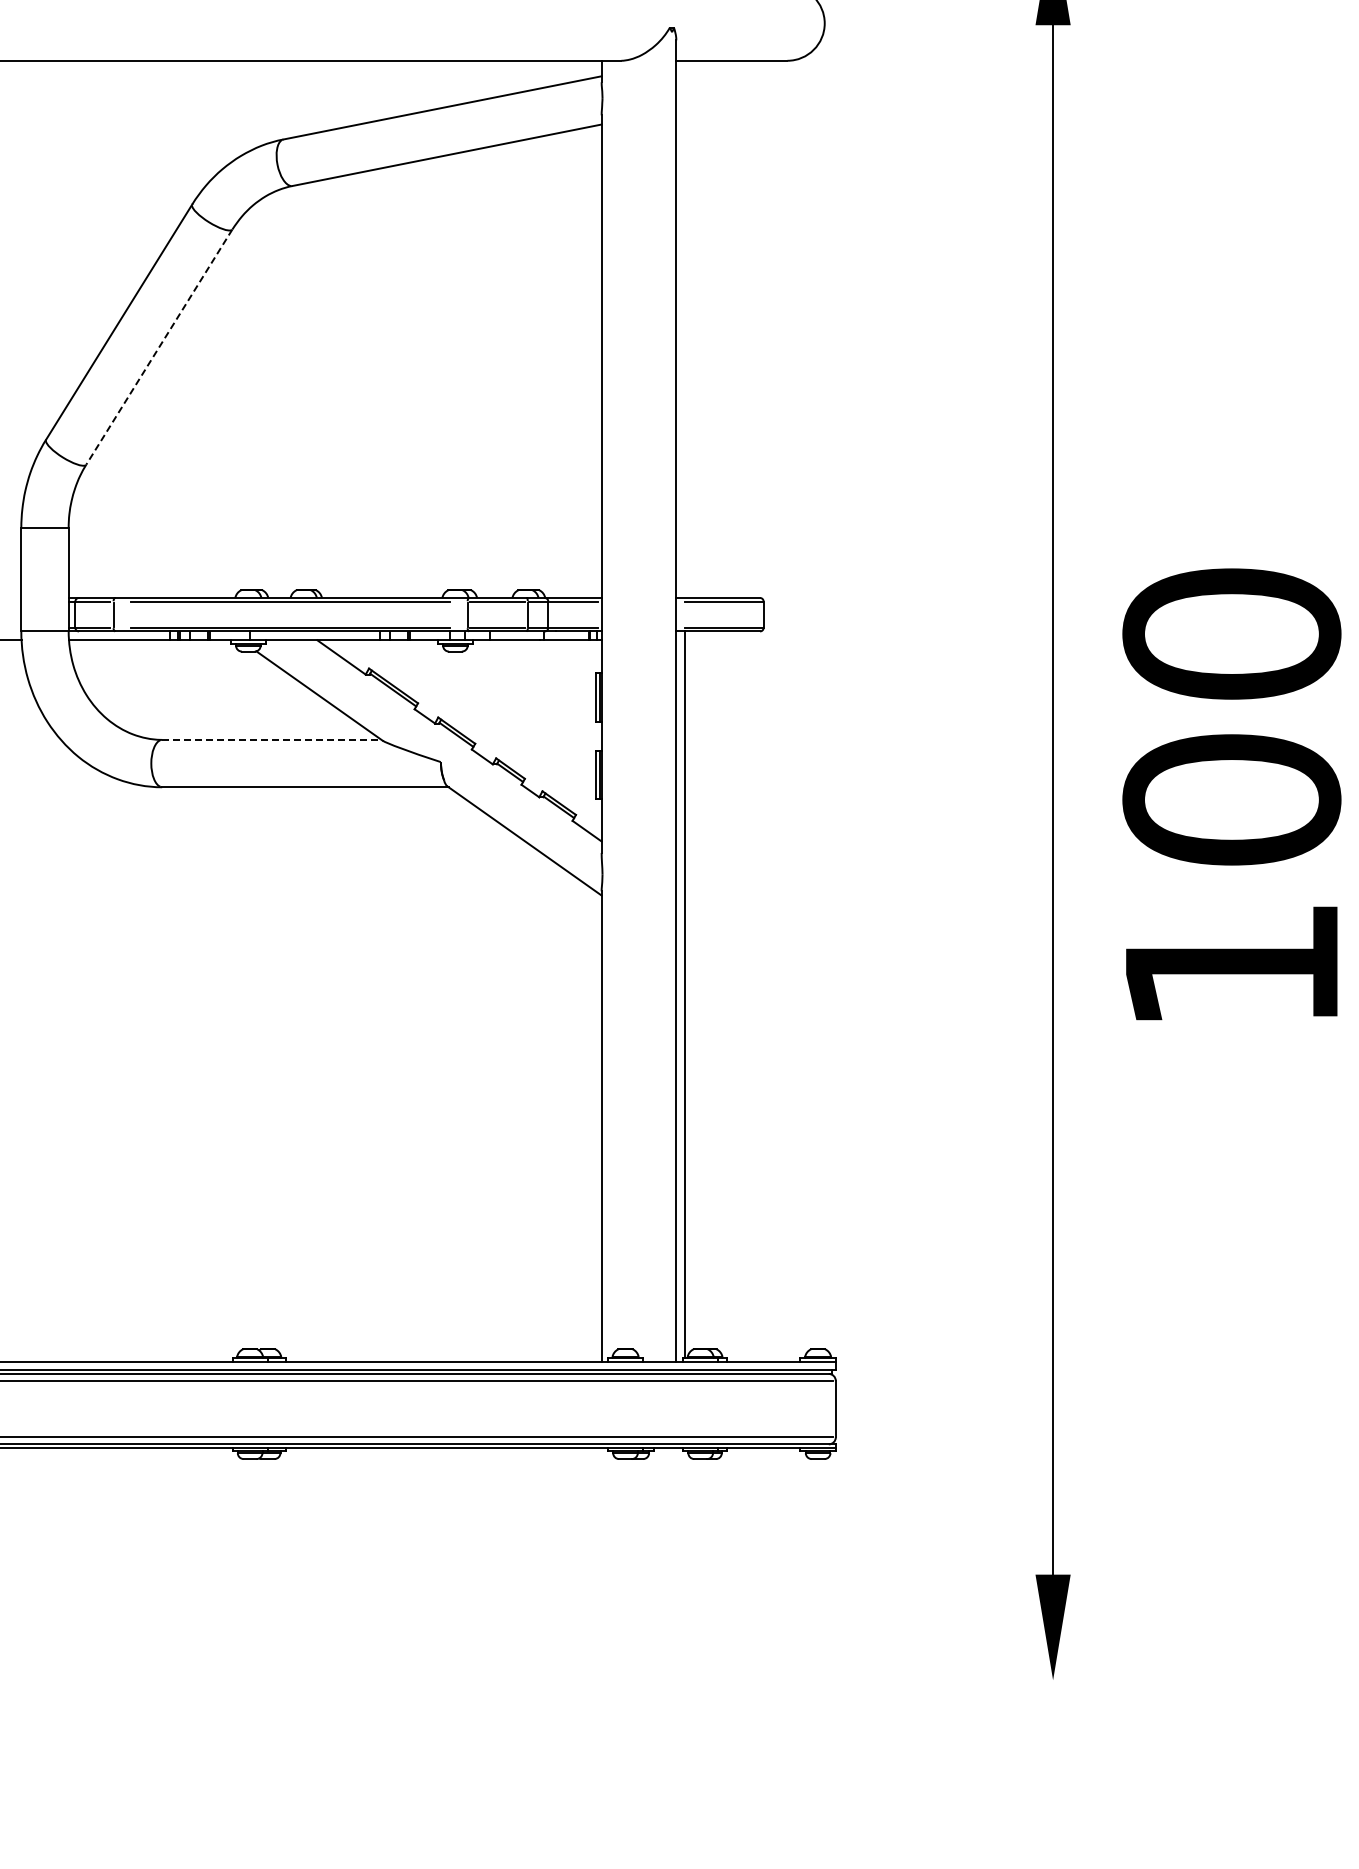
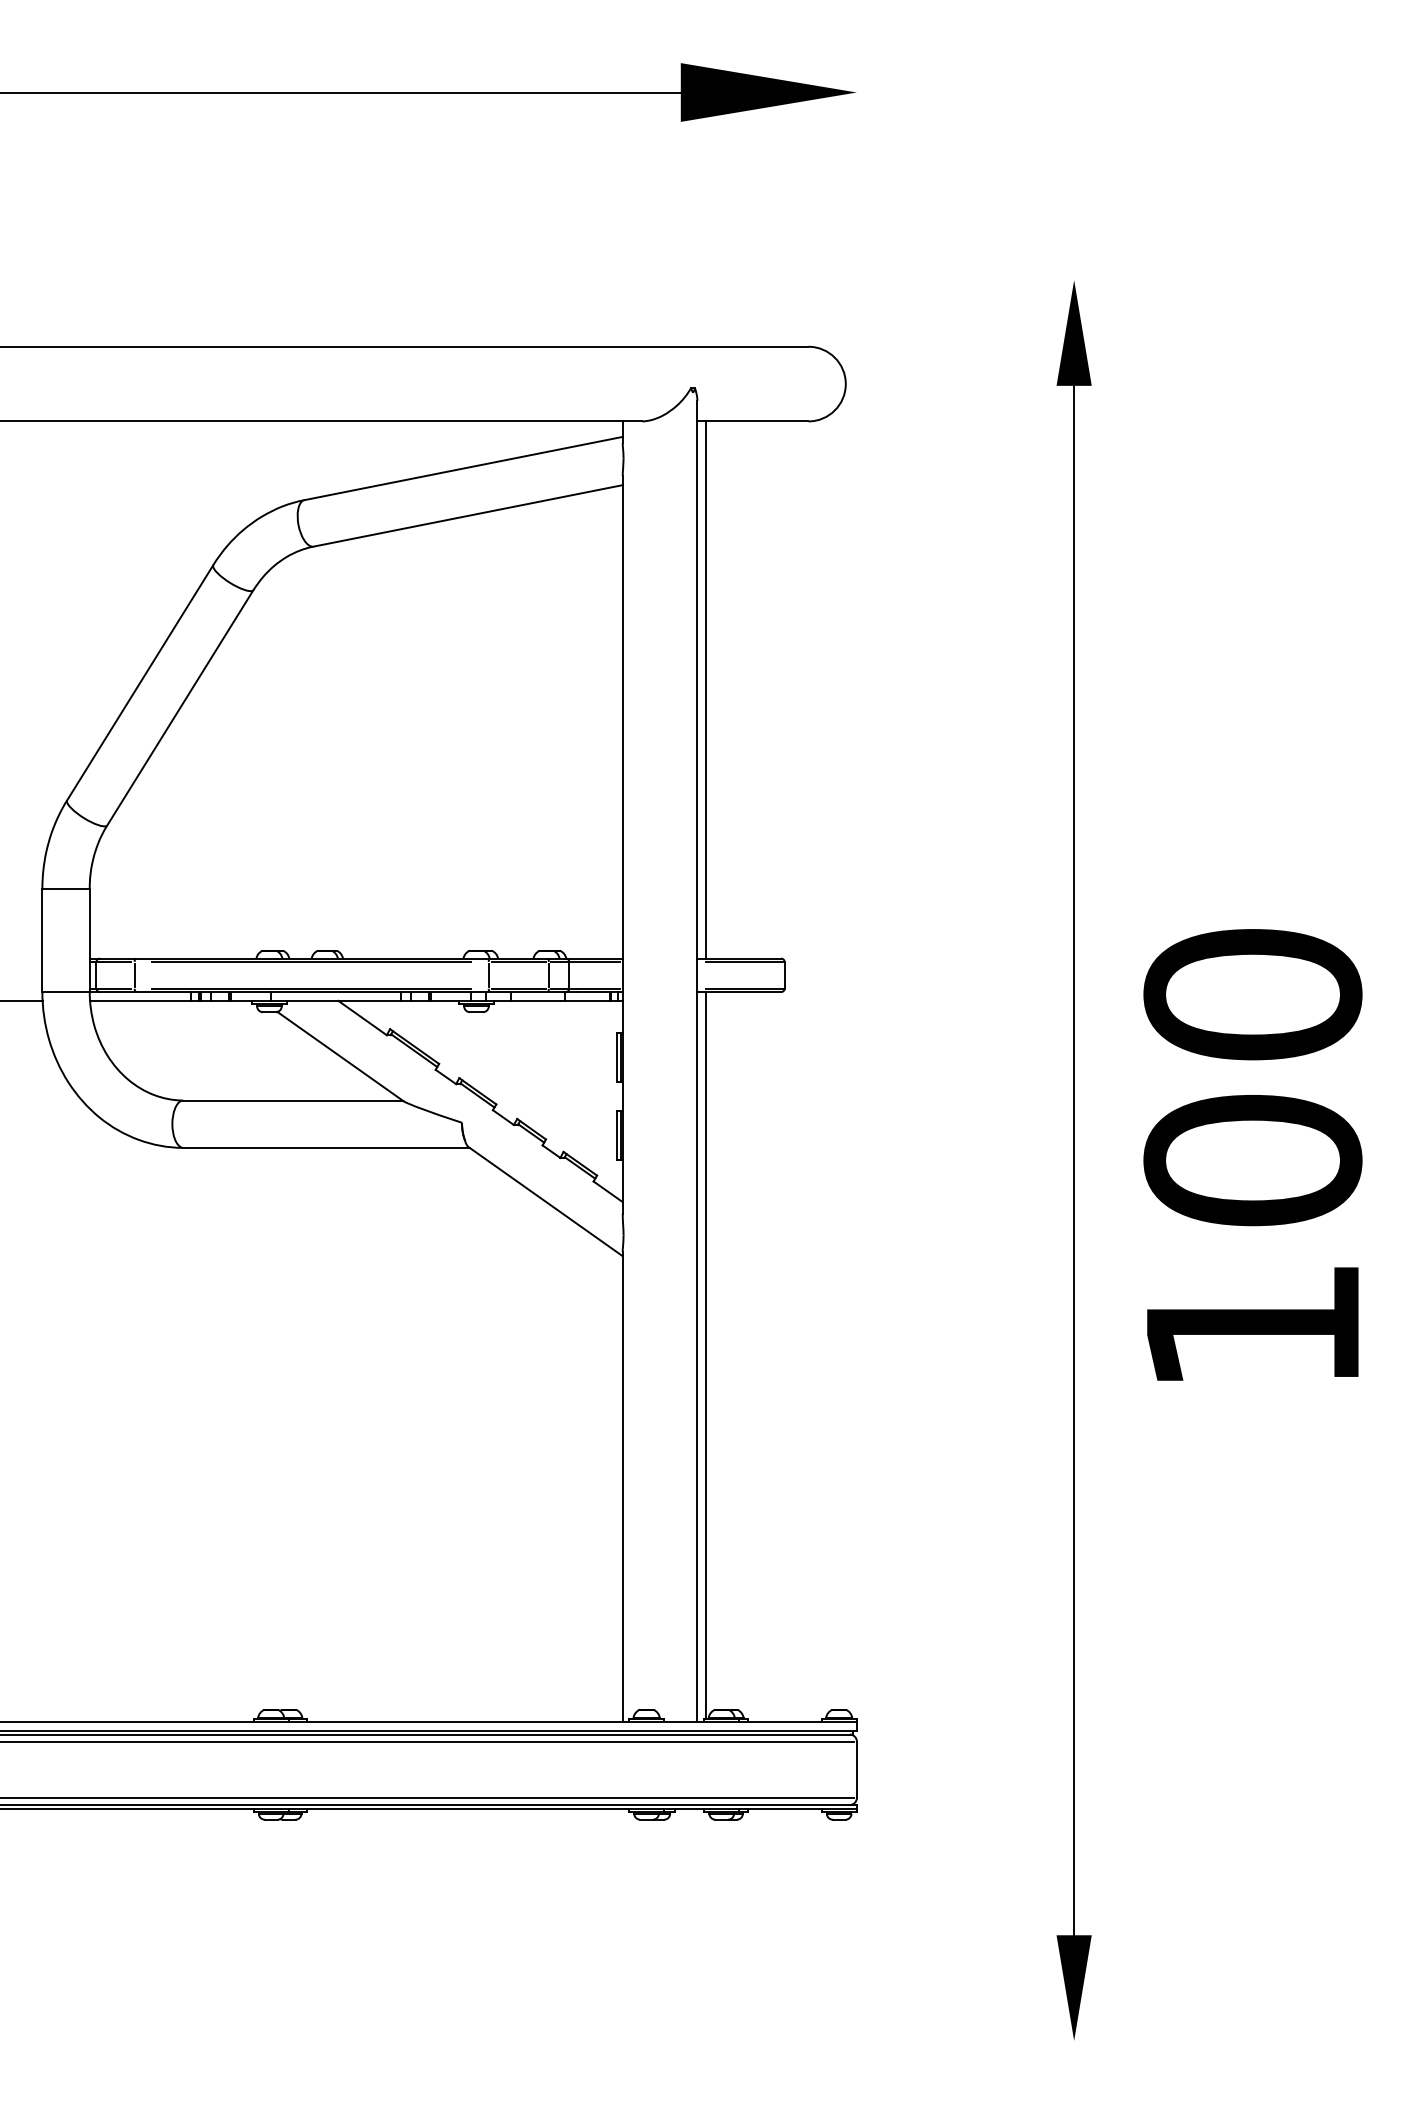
line: (684, 328) -> (705, 689), added
line: (159, 347) -> (180, 708), dashed -> solid
line: (271, 739) -> (292, 1100), dashed -> solid

